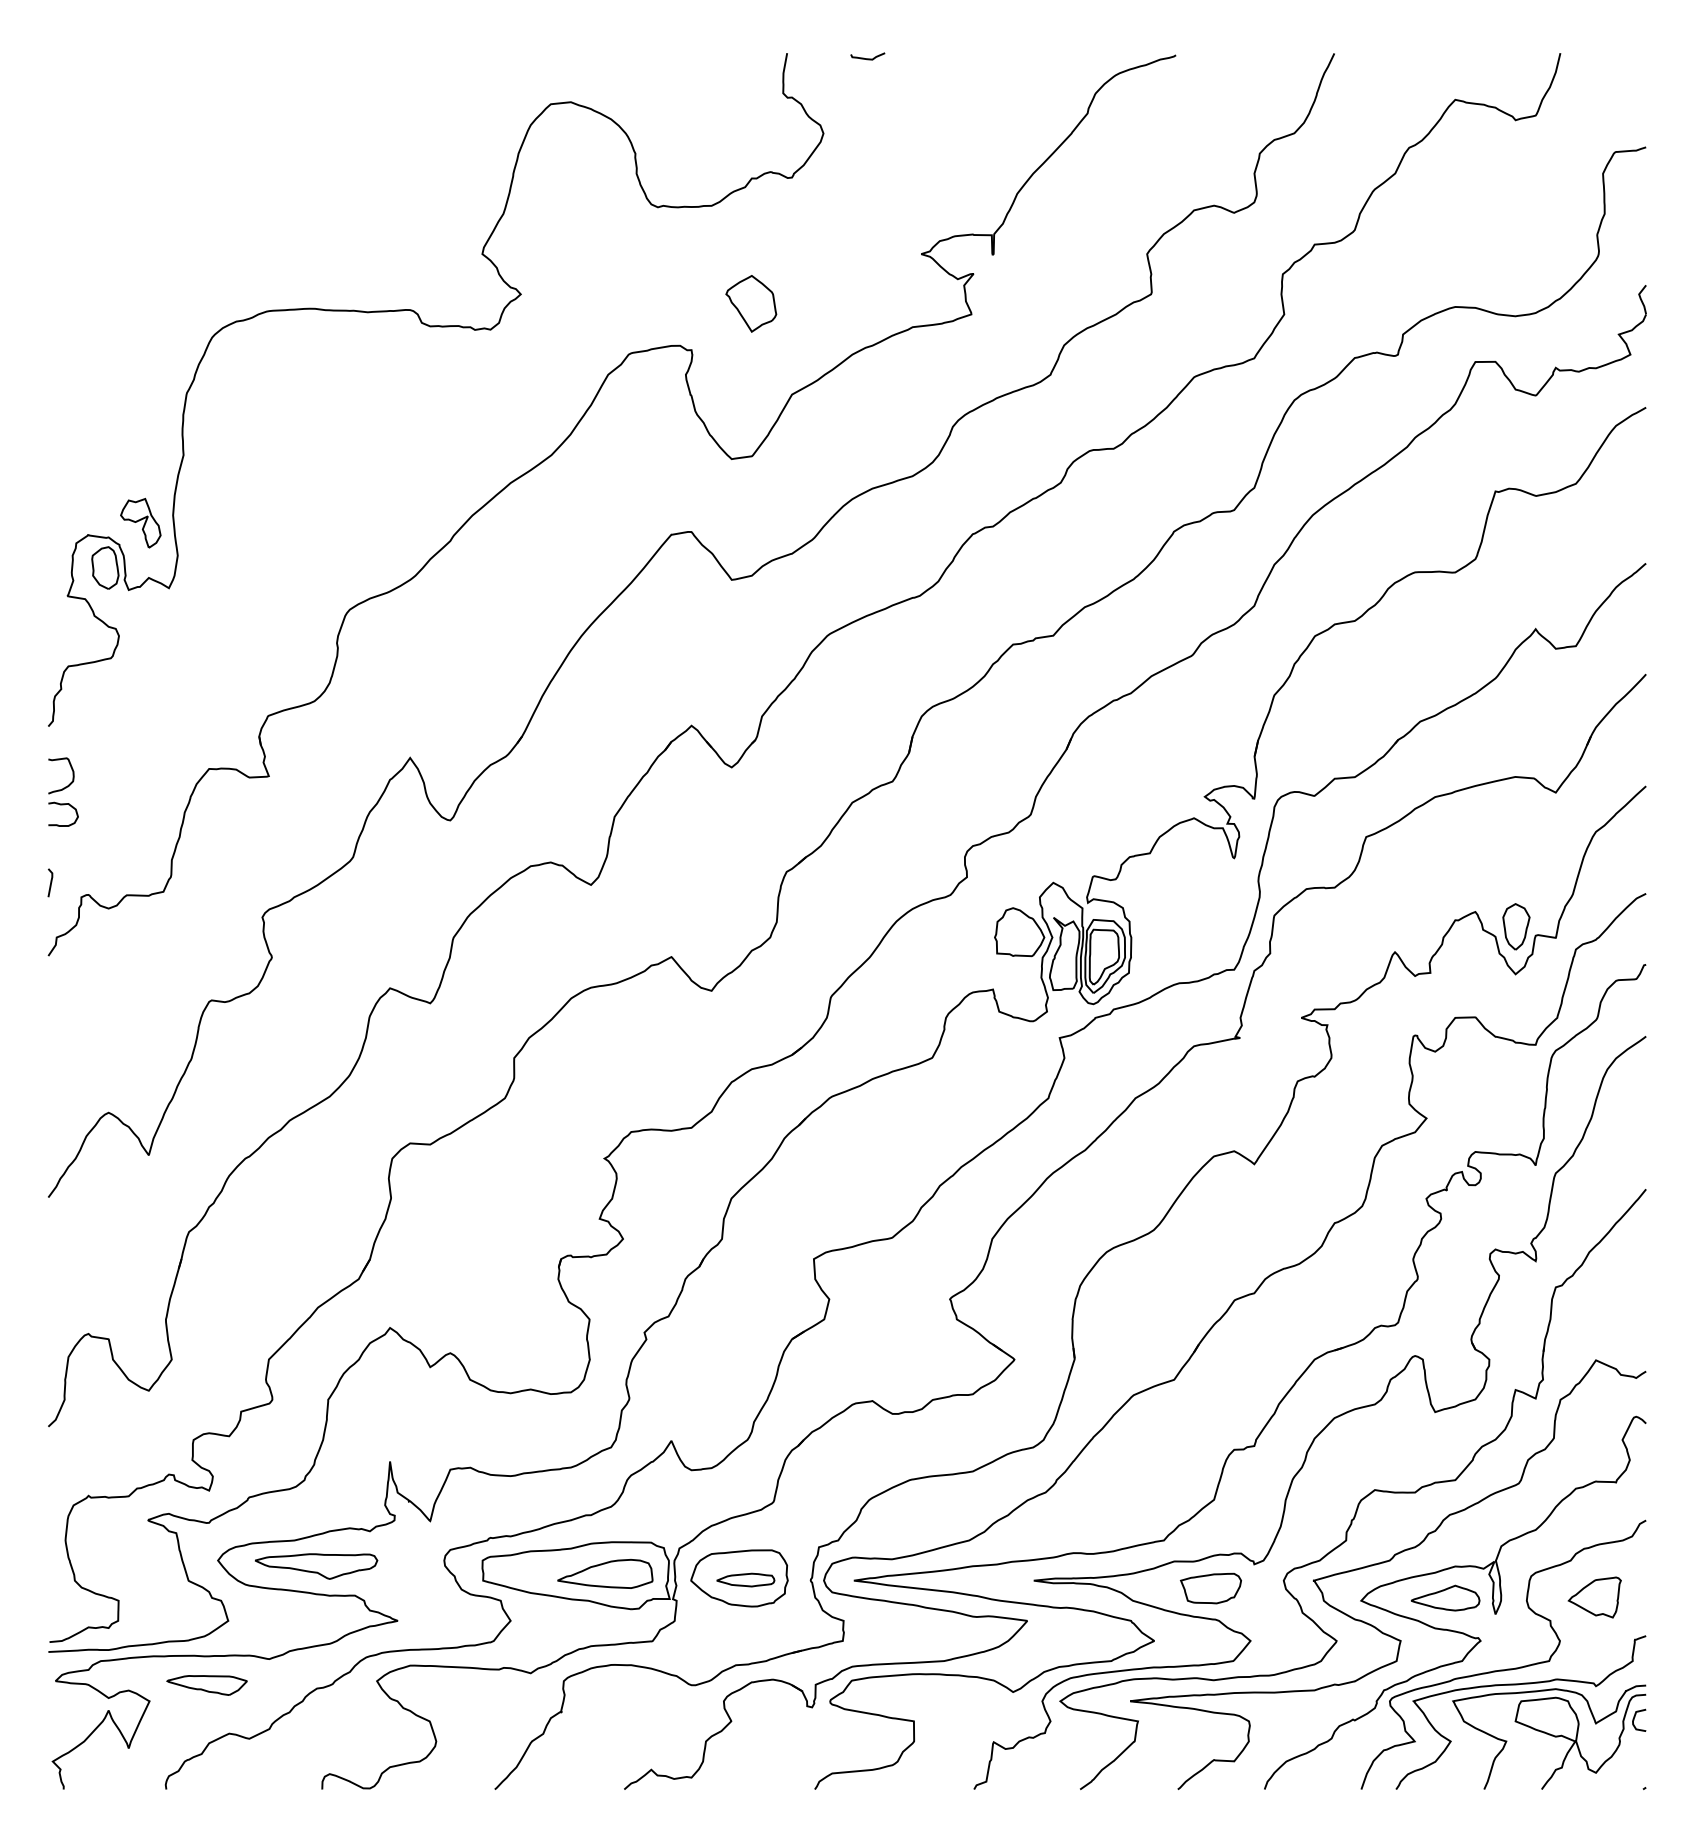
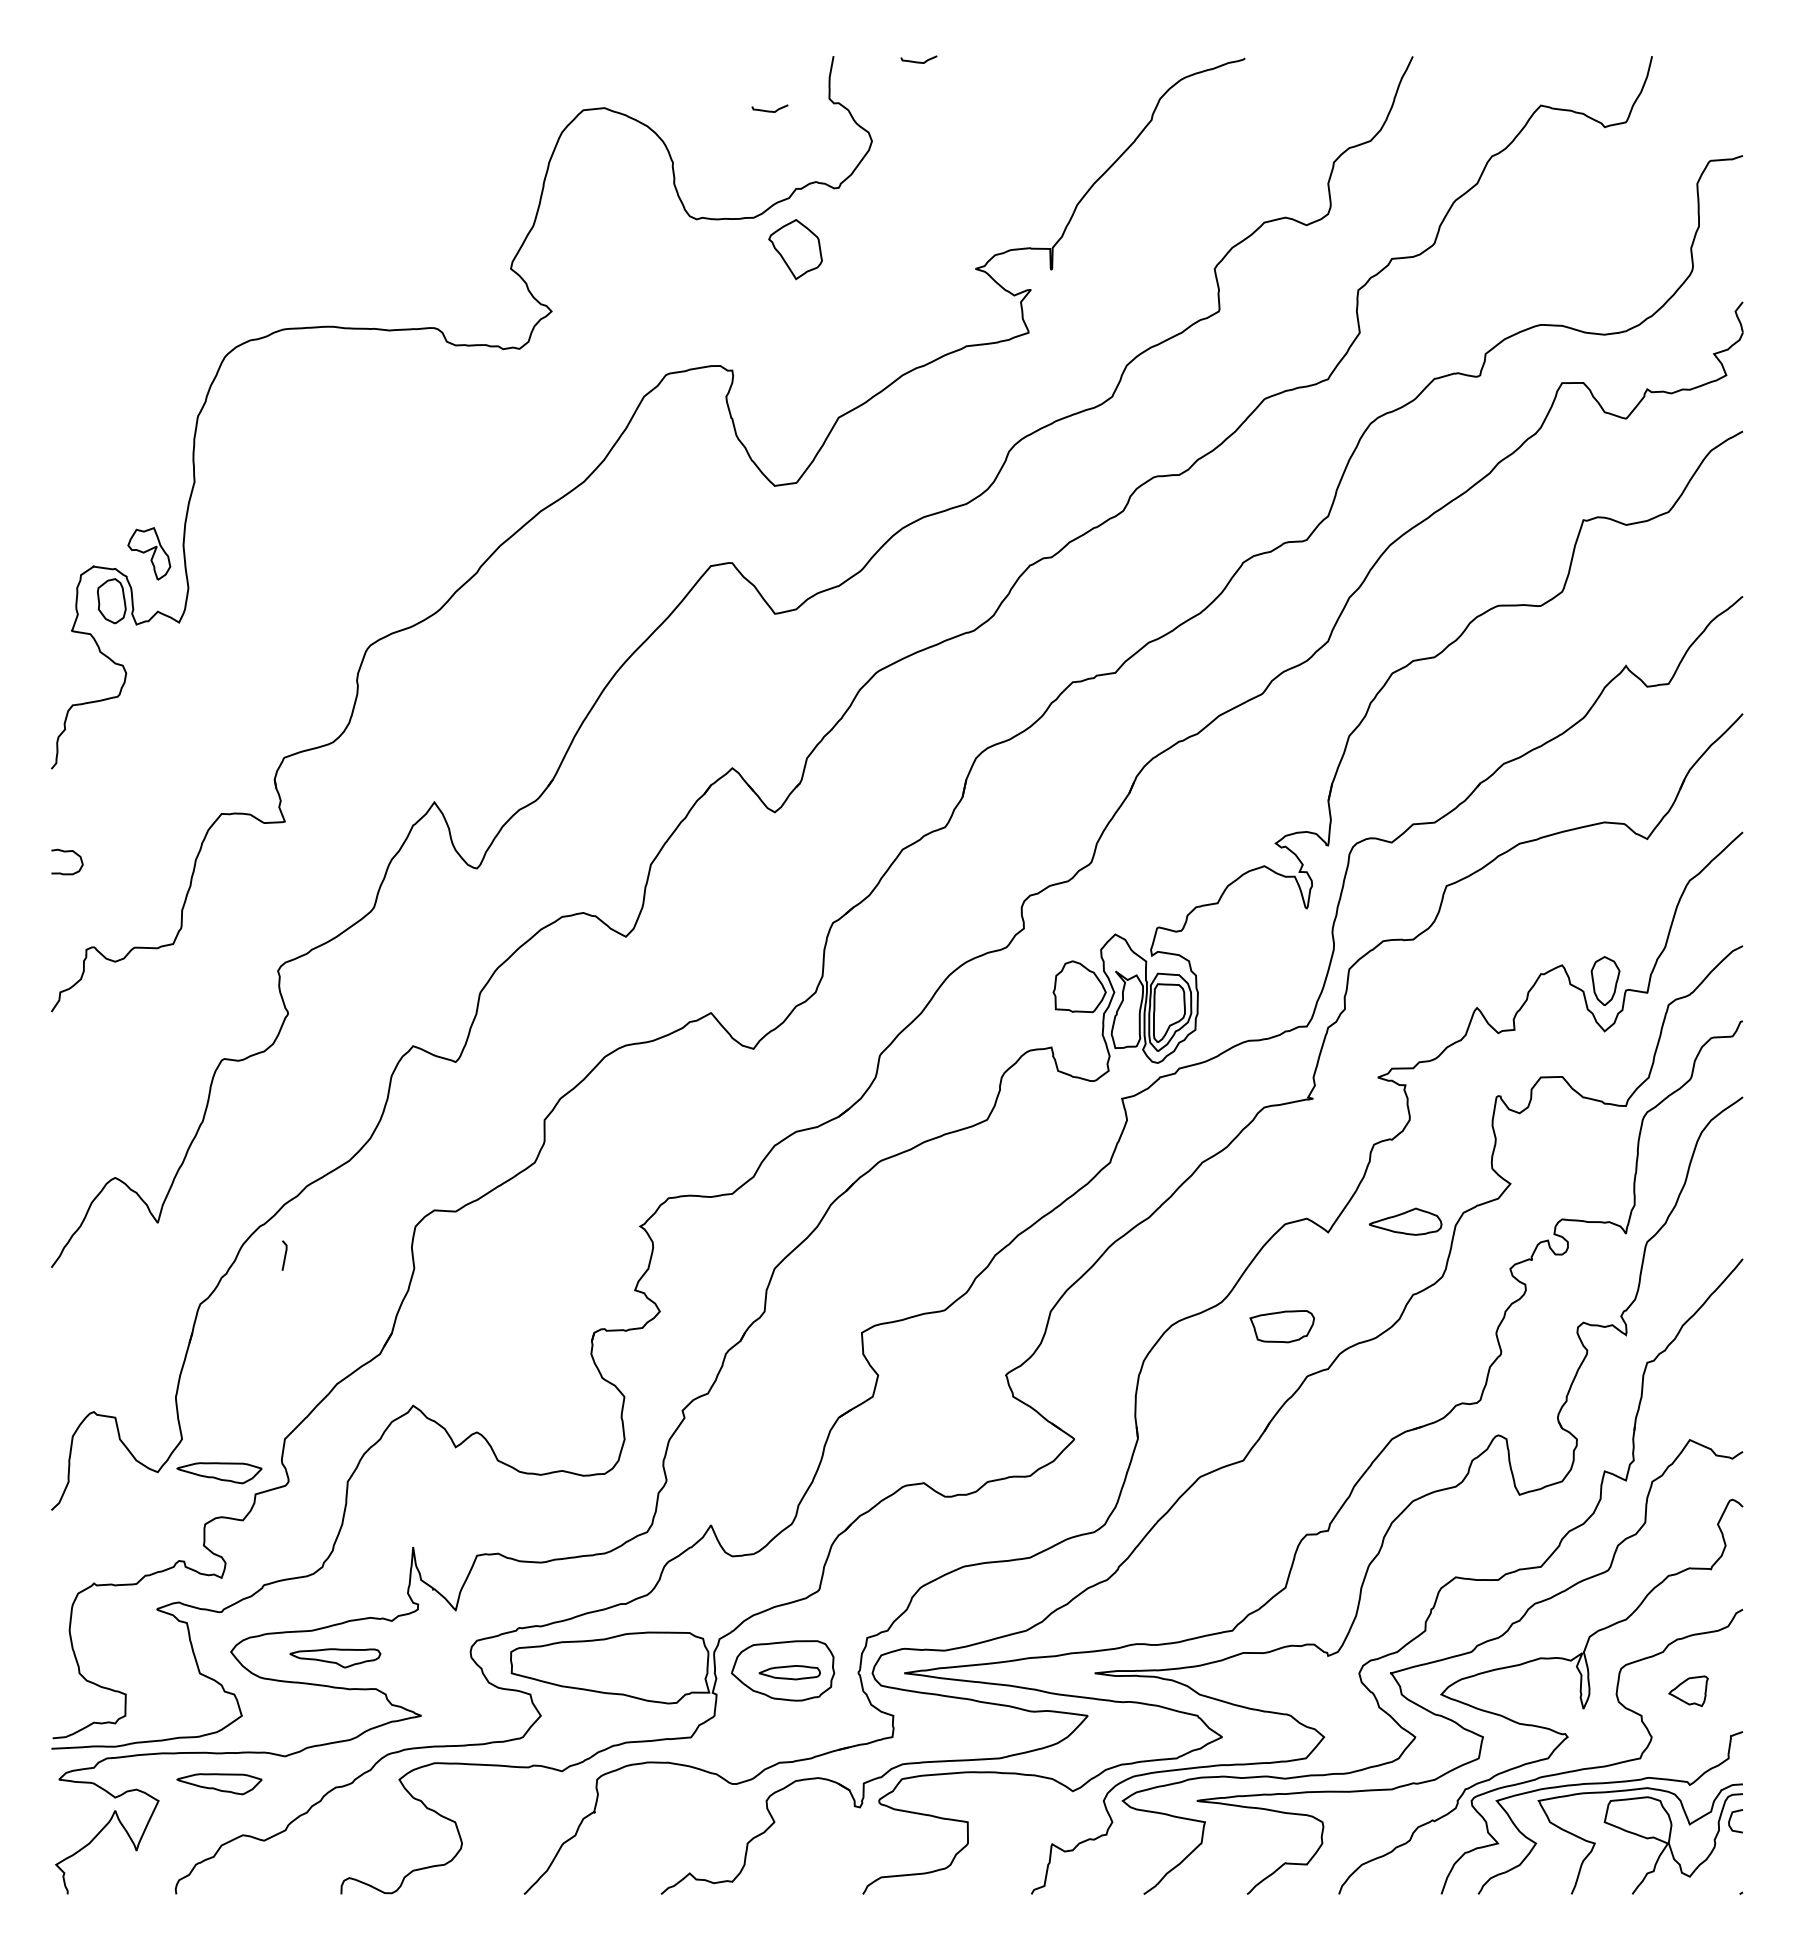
curve: (726, 104) -> (769, 110), added
part: (751, 303) -> (795, 249), moved
curve: (72, 771) -> (76, 816), removed
line: (50, 882) -> (284, 1255), moved
part: (207, 1391) -> (219, 1473), added
part: (316, 1566) -> (335, 1658), size x0.7
part: (604, 1573) -> (640, 1665), removed
part: (1211, 1588) -> (1282, 1326), moved
part: (1445, 1597) -> (1405, 1221), moved
part: (1594, 1597) -> (1688, 1691), size x0.7

